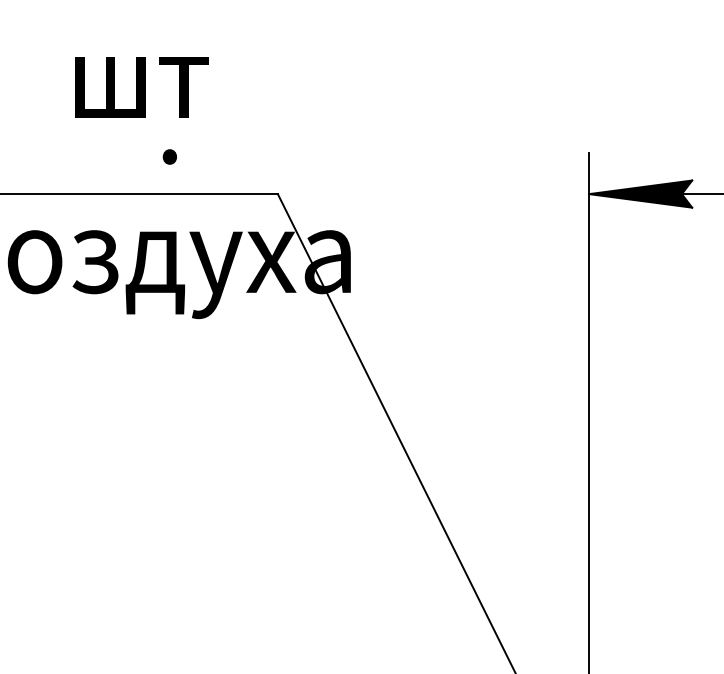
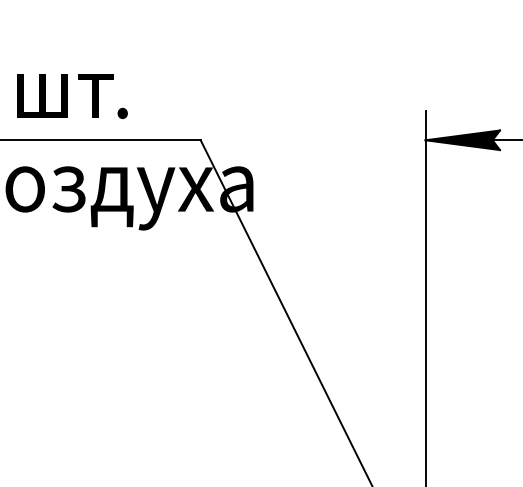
text: (141, 86) -> (65, 95), moved

